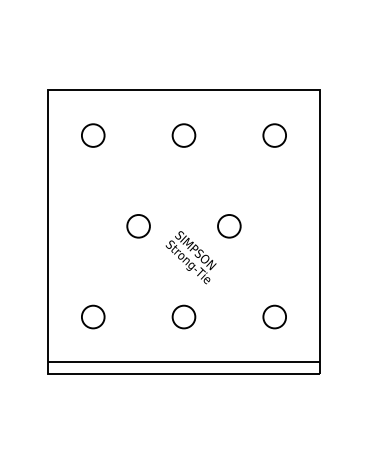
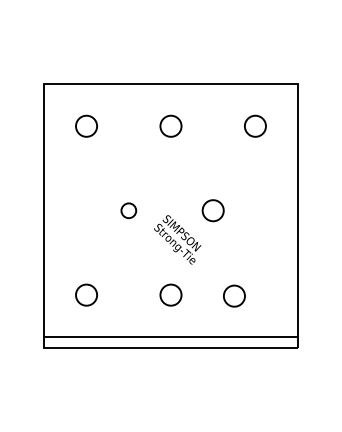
circle: (138, 226) -> (128, 210), size x0.7
circle: (274, 316) -> (234, 295), moved

